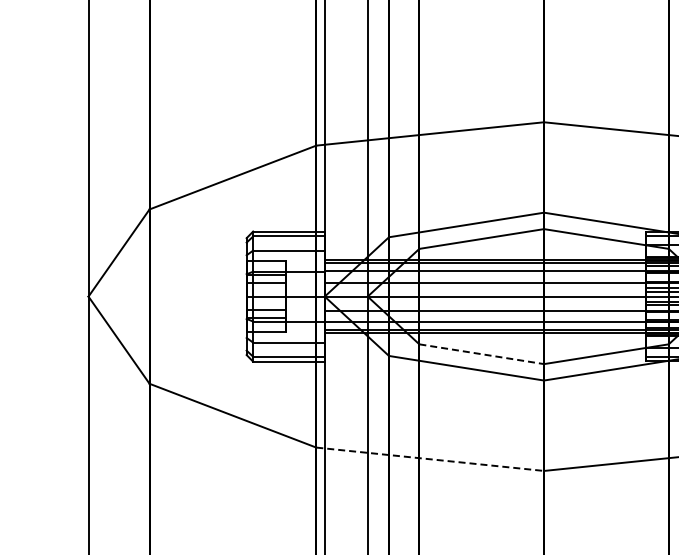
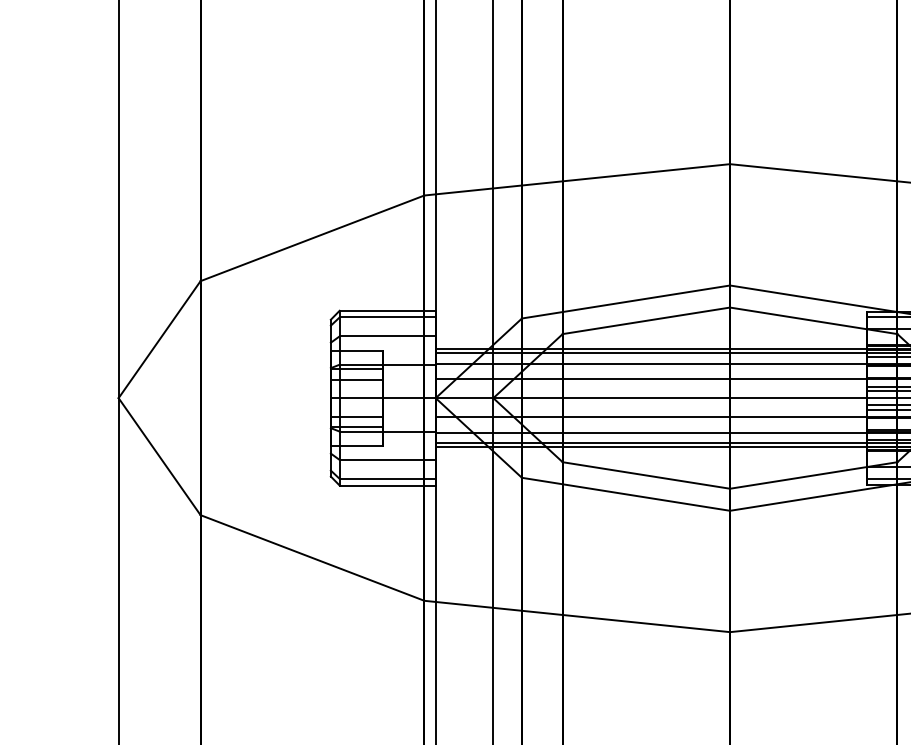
line: (482, 354) -> (647, 475), dashed -> solid
line: (430, 459) -> (577, 616), dashed -> solid

